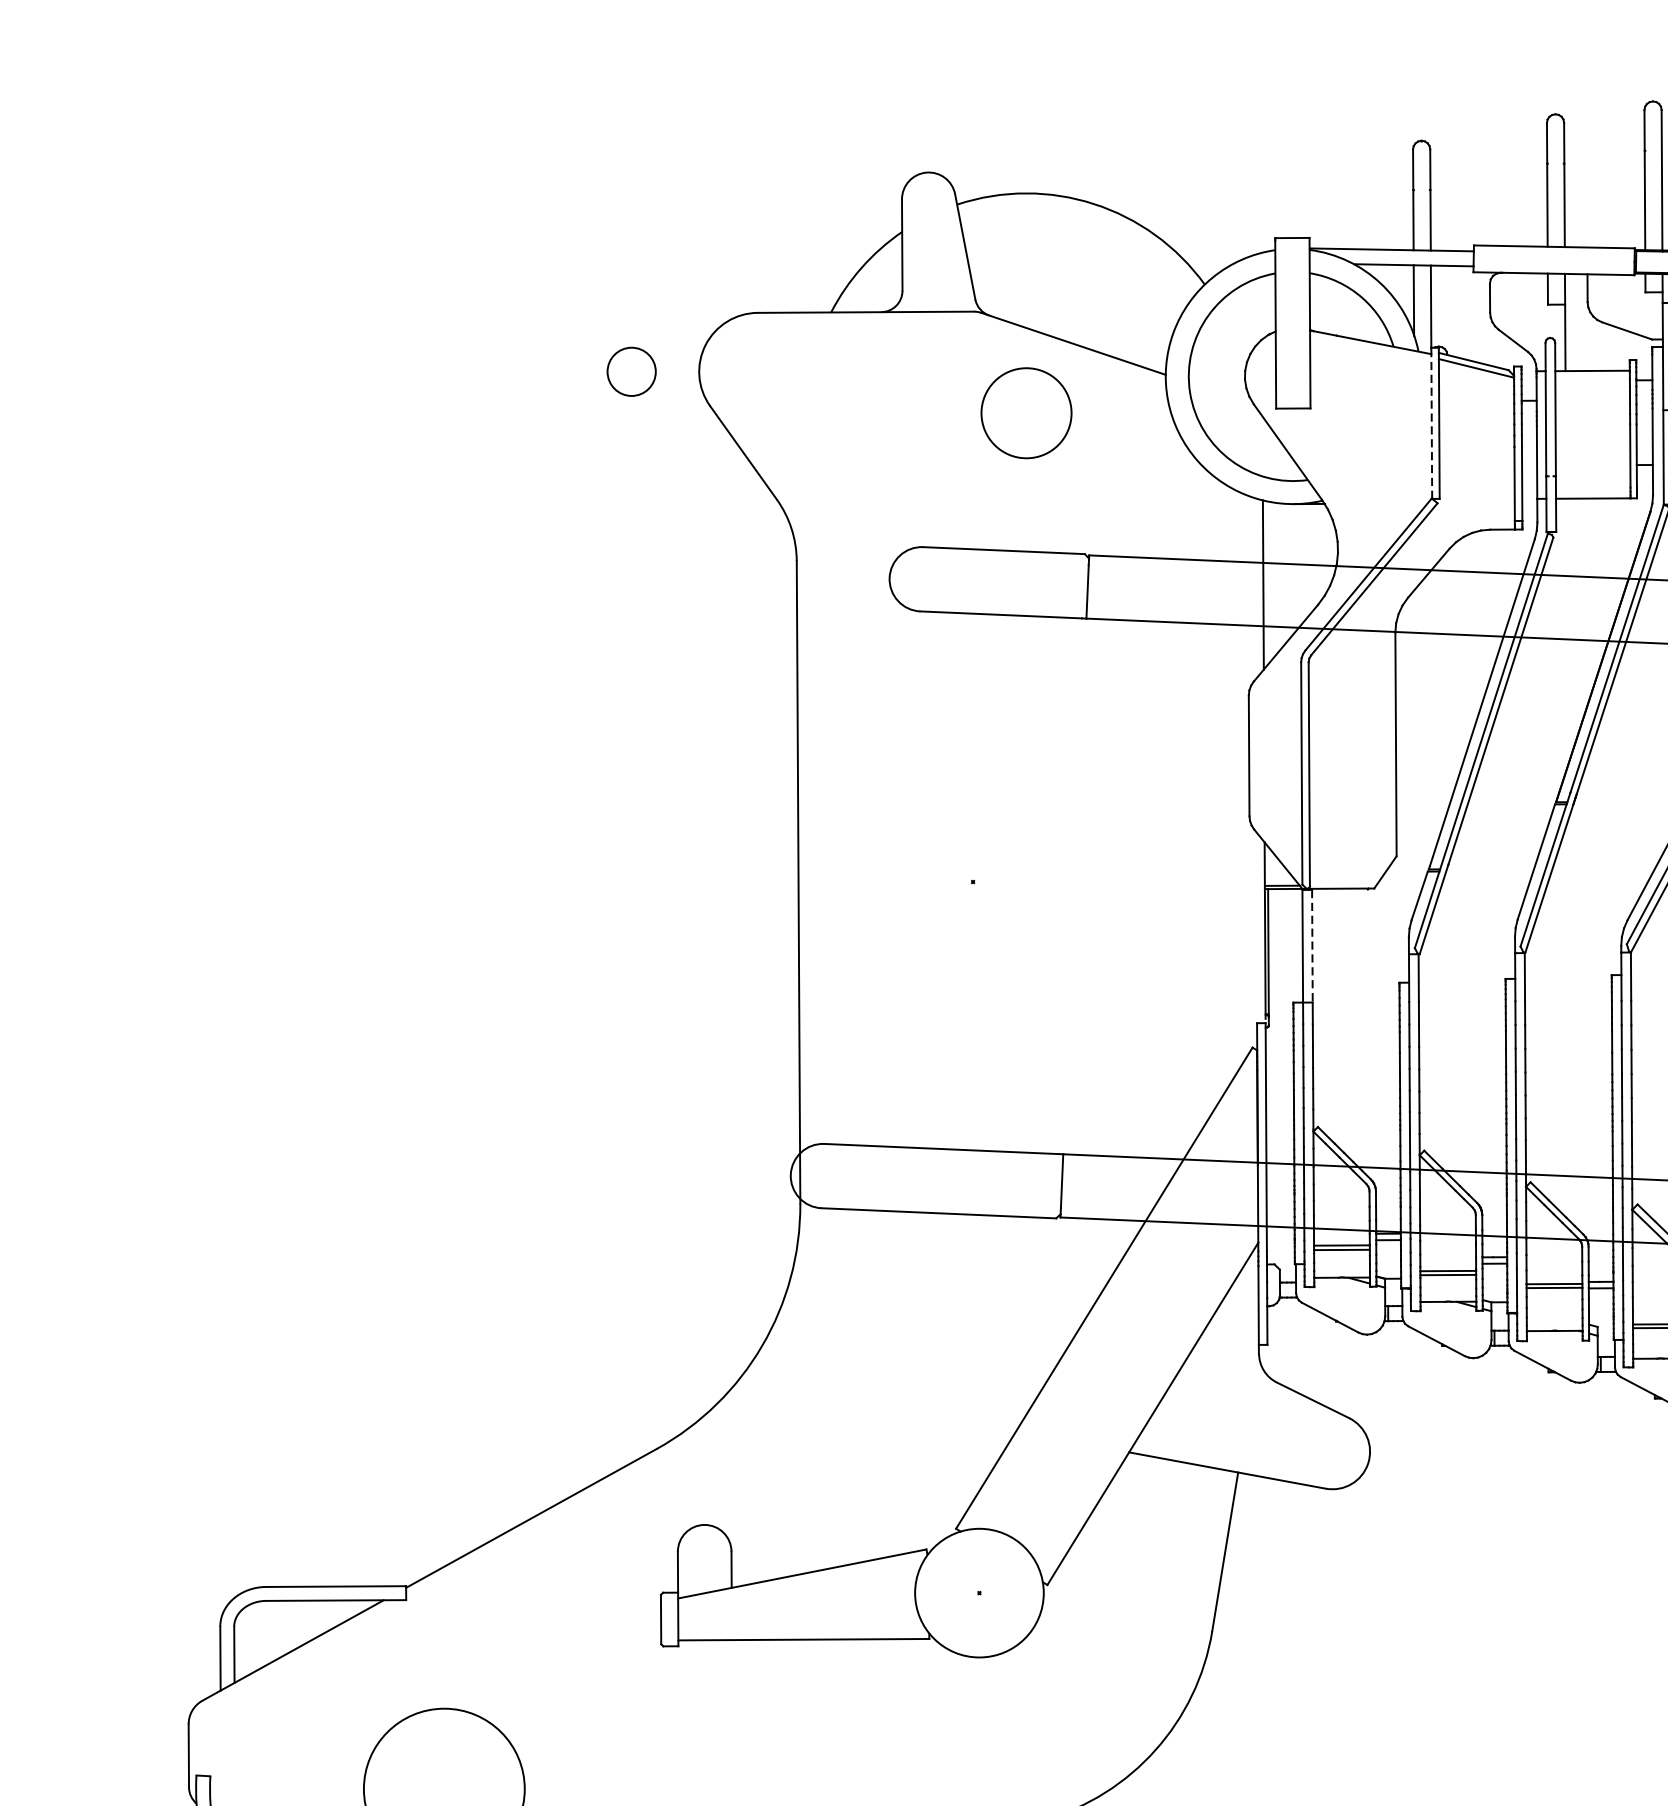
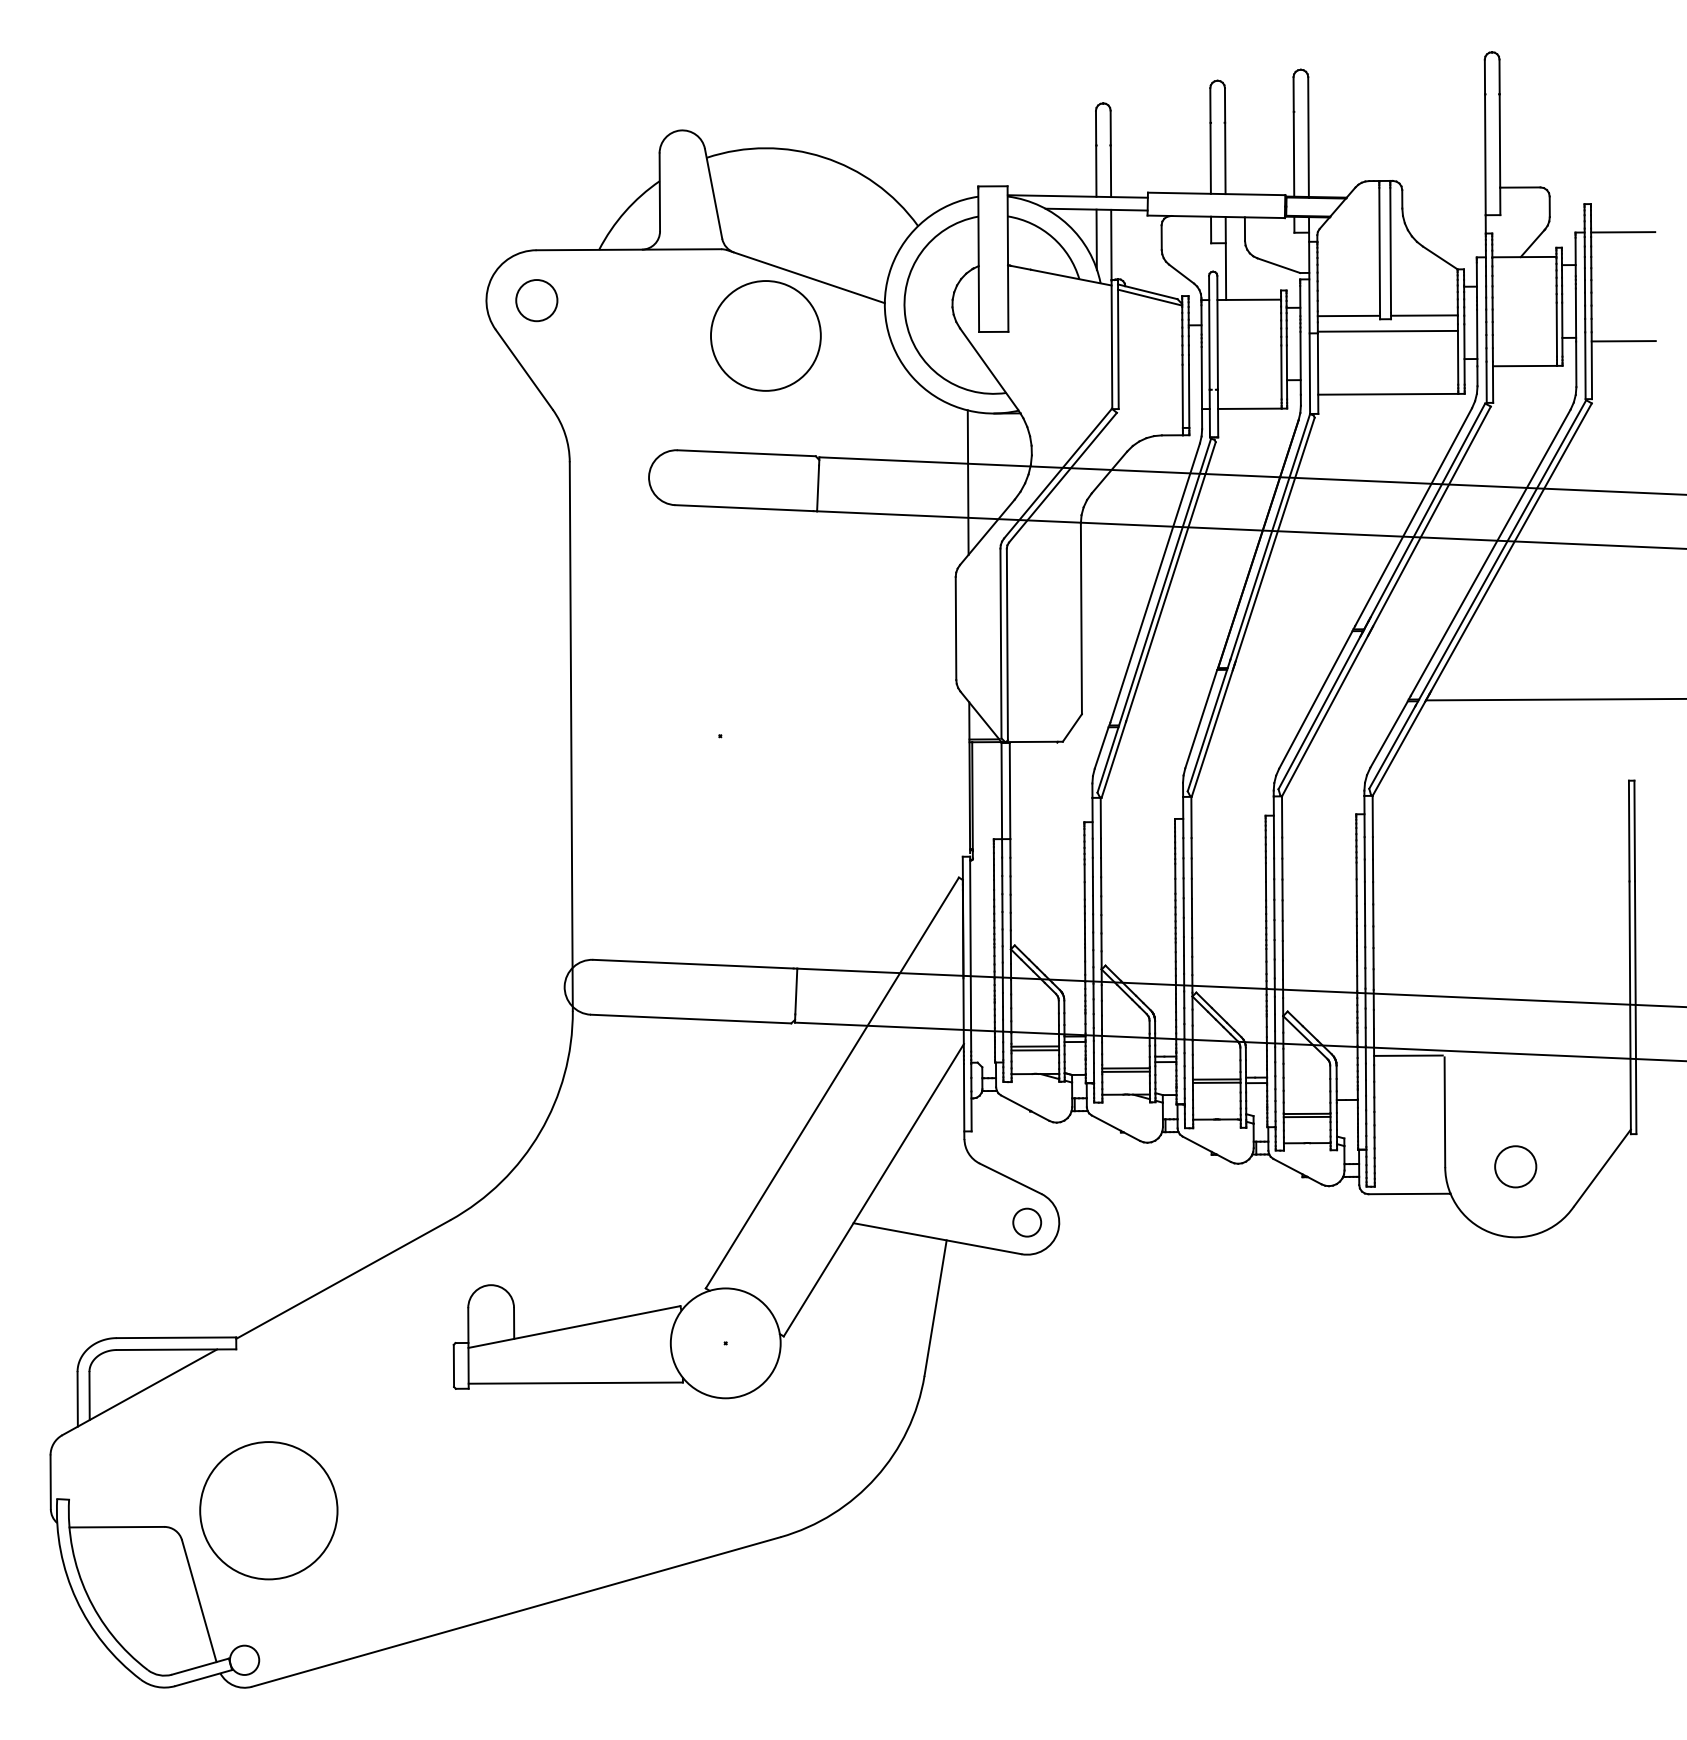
circle: (631, 371) -> (536, 300), moved
circle: (1026, 412) -> (765, 335), size x1.43
line: (1431, 423) -> (1111, 344), dashed -> solid
line: (1312, 946) -> (1010, 791), dashed -> solid
circle: (1332, 1451) -> (1027, 1222), added

